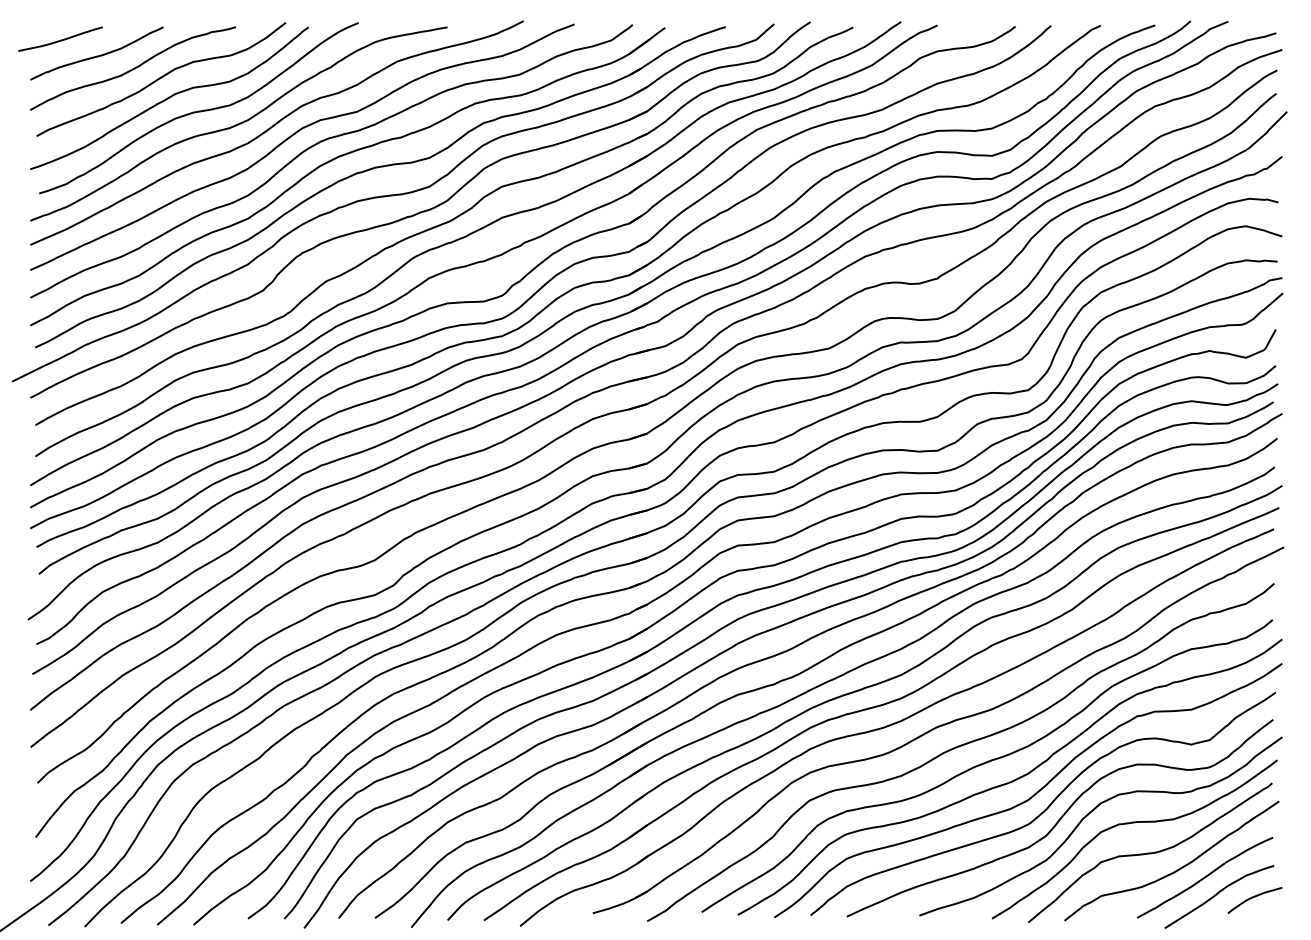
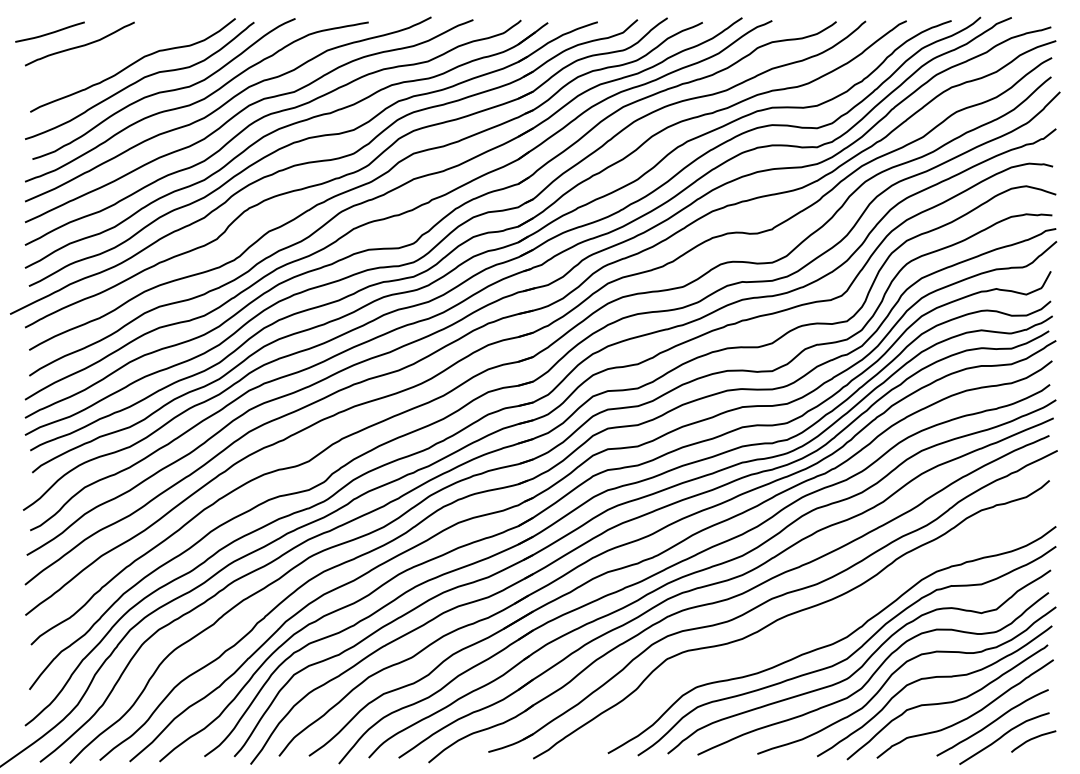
curve: (132, 68) -> (109, 56), removed
curve: (986, 763) -> (812, 628), removed

